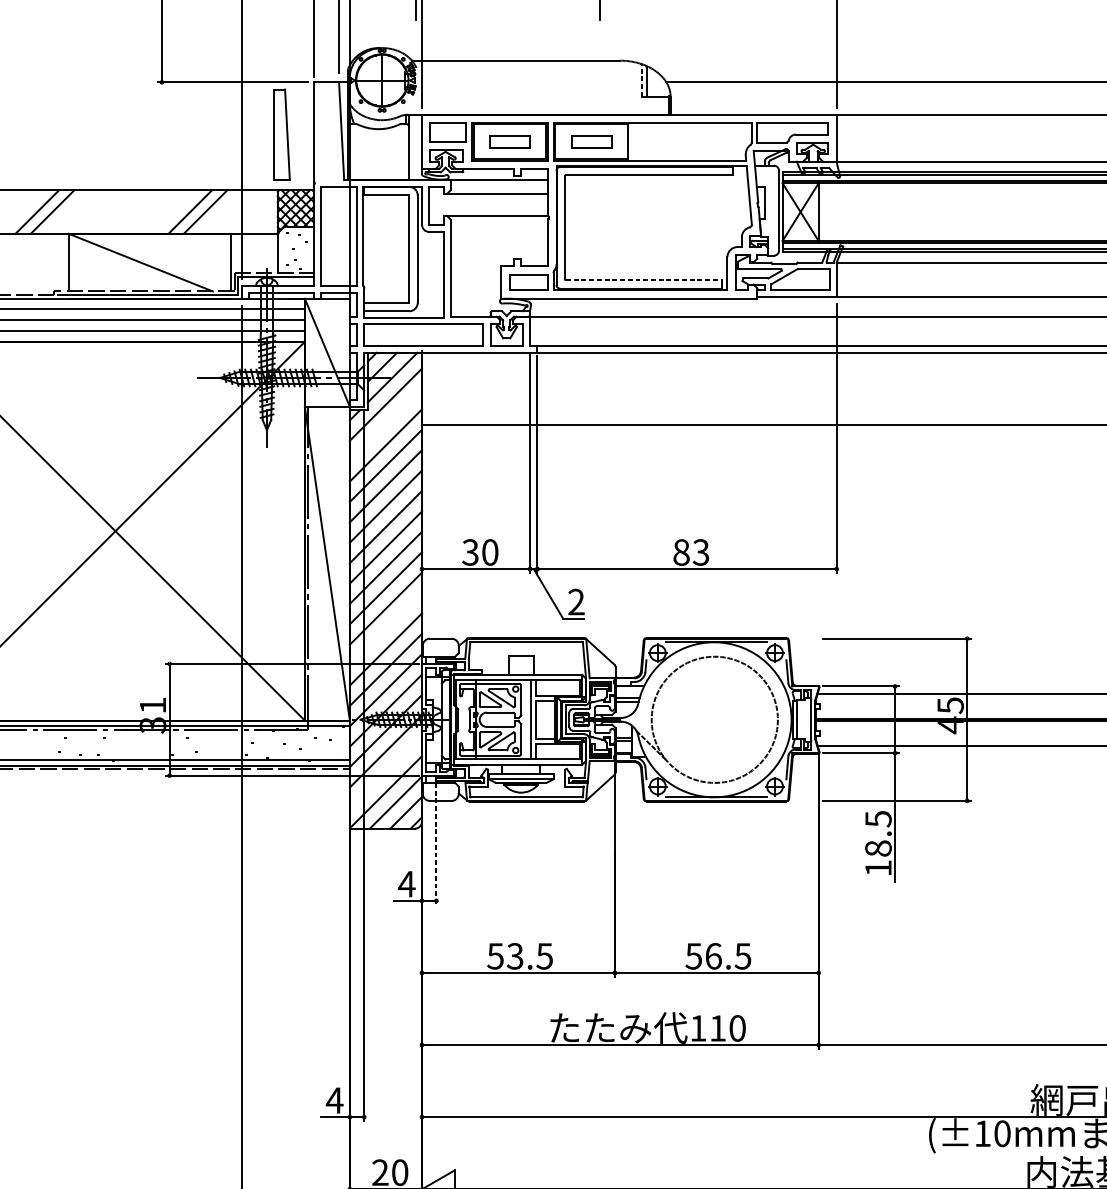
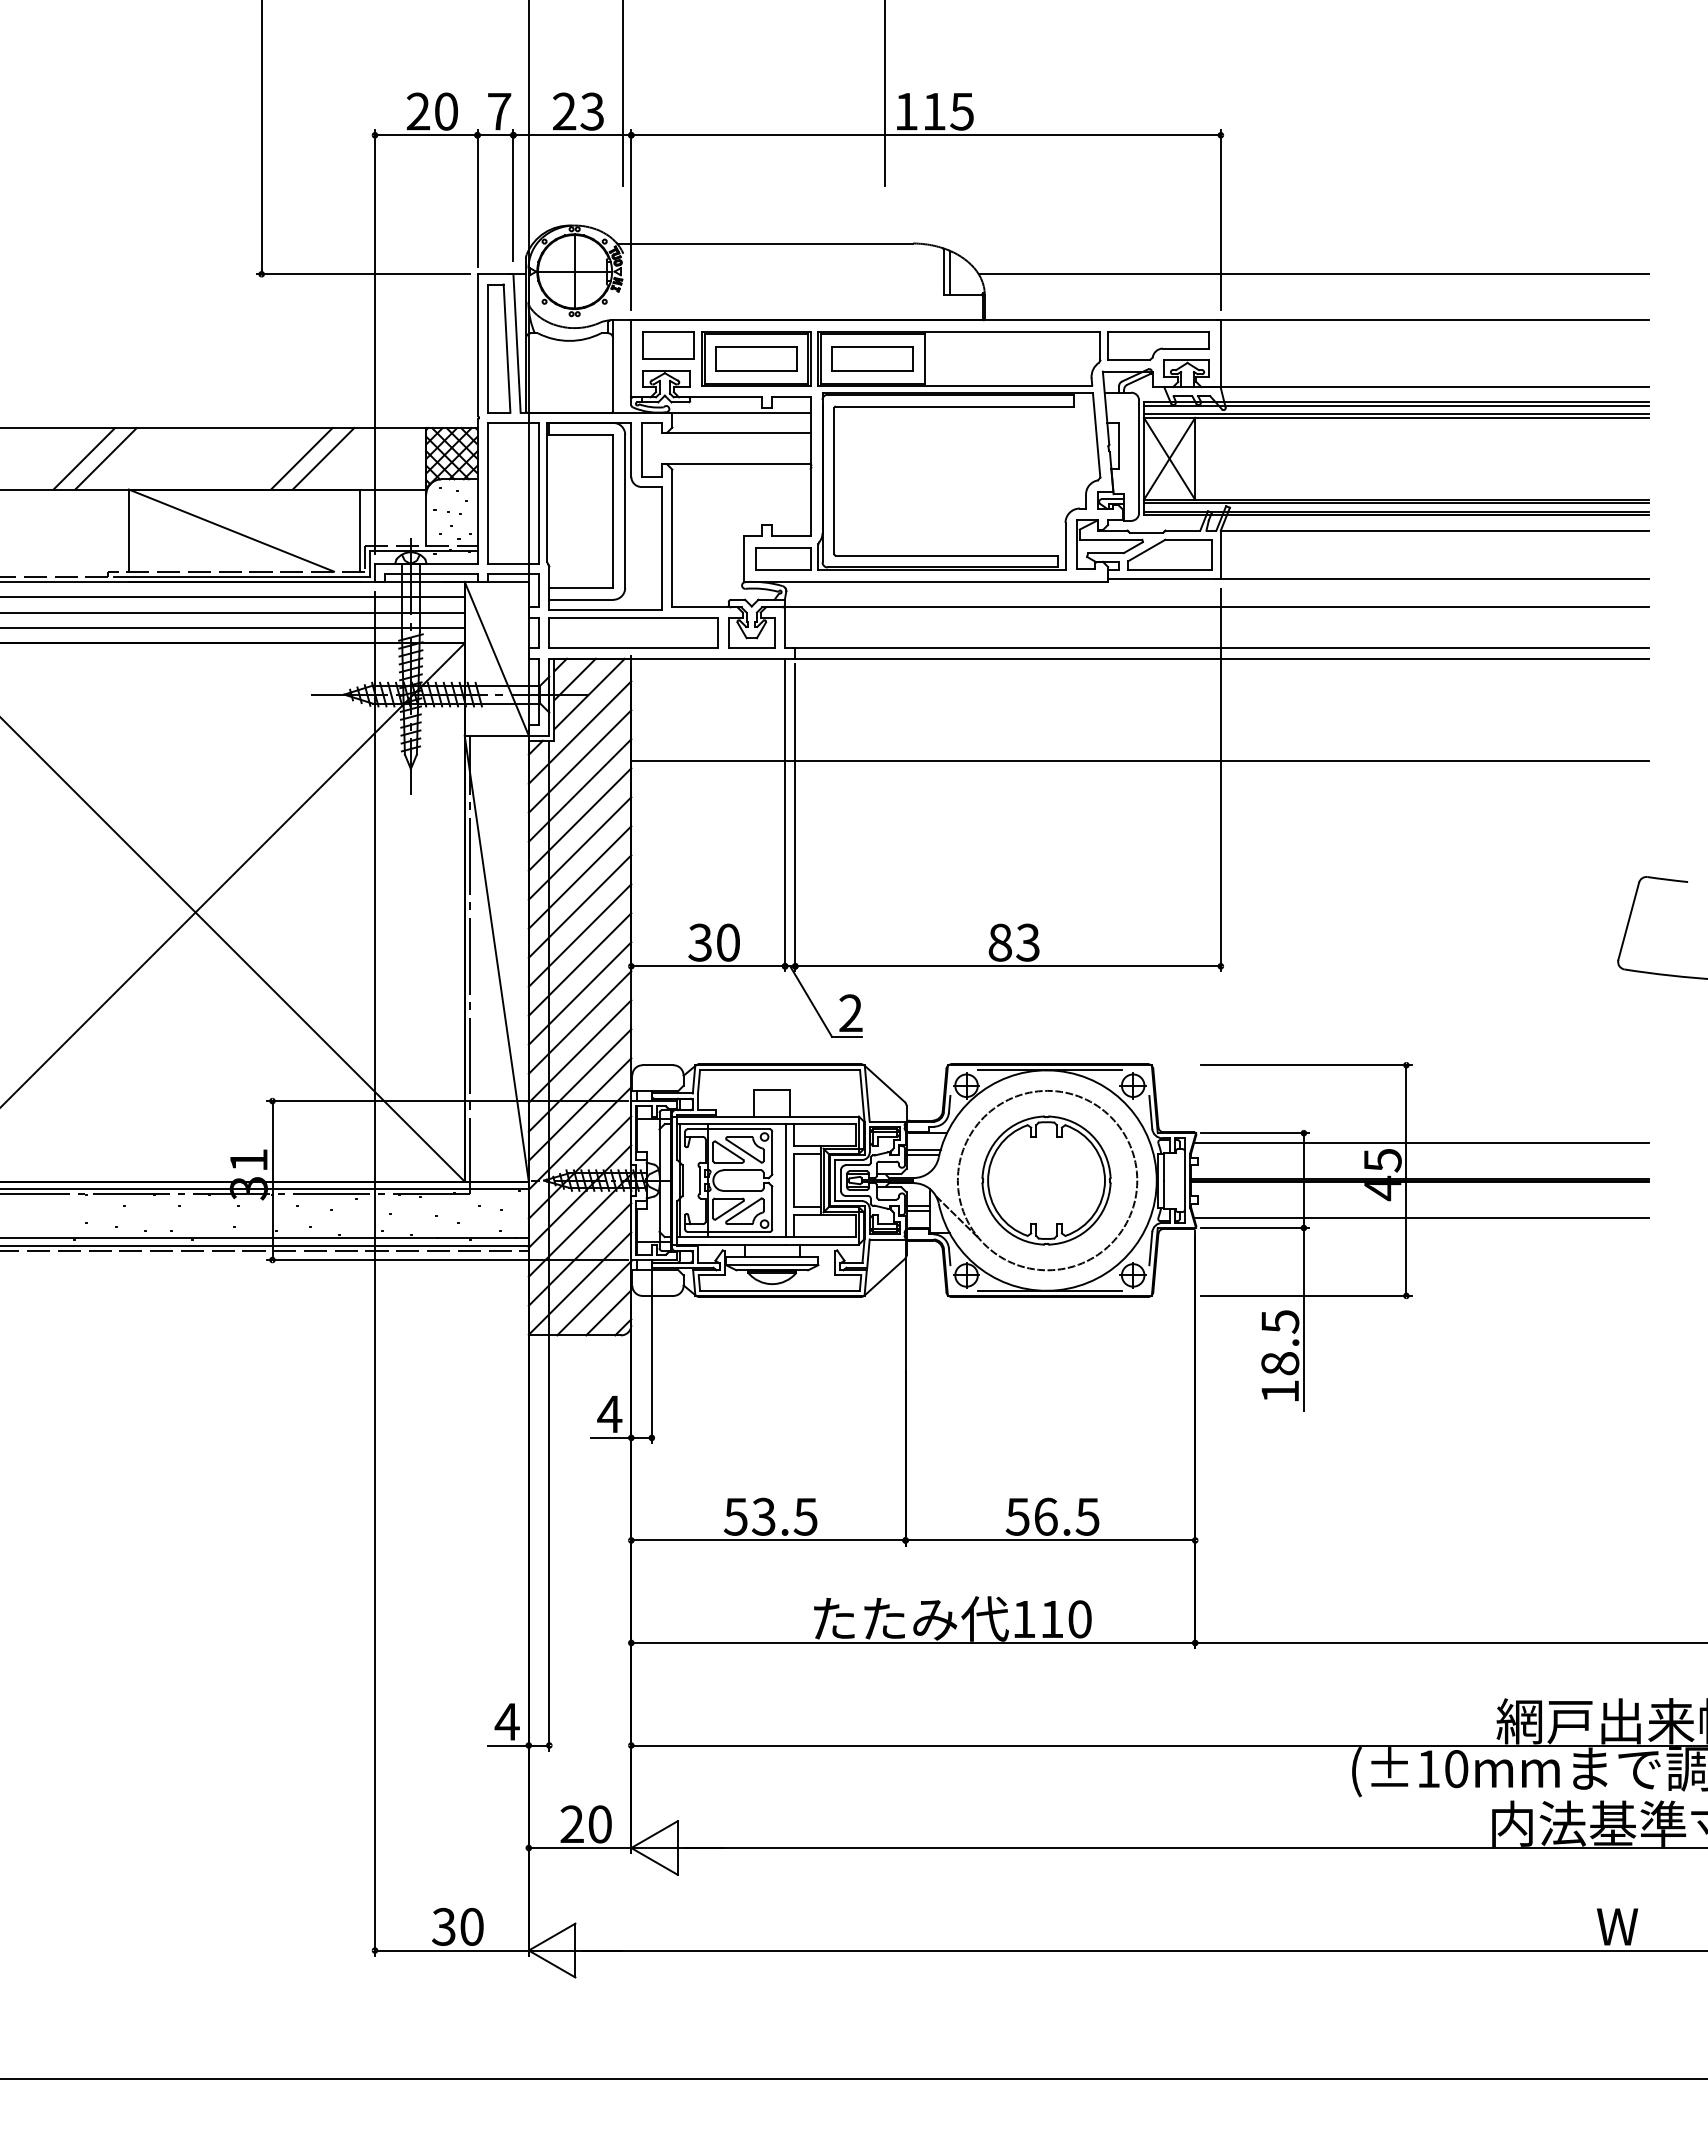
line: (642, 81) -> (944, 272), dashed -> solid
part: (282, 134) -> (499, 348), moved
part: (510, 141) -> (756, 358), size x1.43
part: (591, 141) -> (872, 358), size x1.43
line: (644, 280) -> (947, 555), dashed -> solid
line: (385, 425) -> (579, 761), added
line: (385, 629) -> (579, 1051), added
part: (714, 719) -> (1046, 1180), added
line: (385, 771) -> (579, 1254), added
line: (436, 844) -> (651, 1357), dashed -> solid

